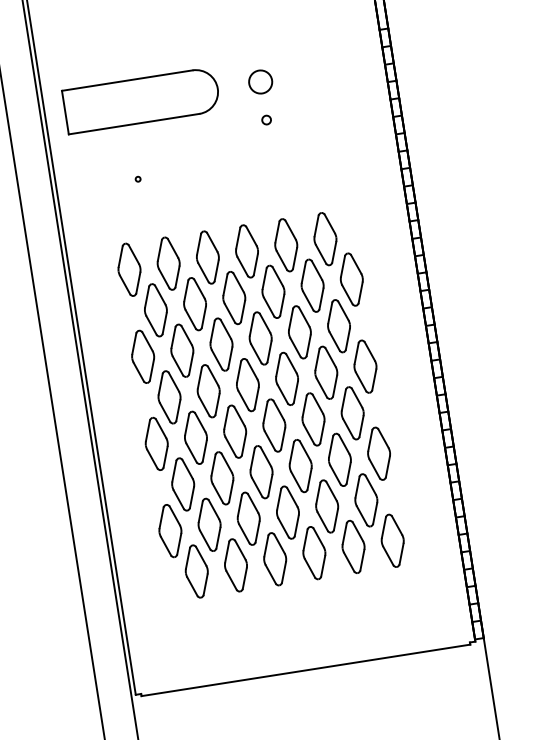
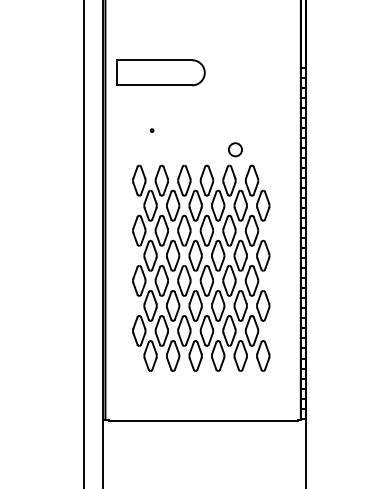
circle: (260, 81) -> (235, 149), moved
part: (140, 100) -> (160, 72), moved
circle: (266, 119) -> (229, 108), removed

